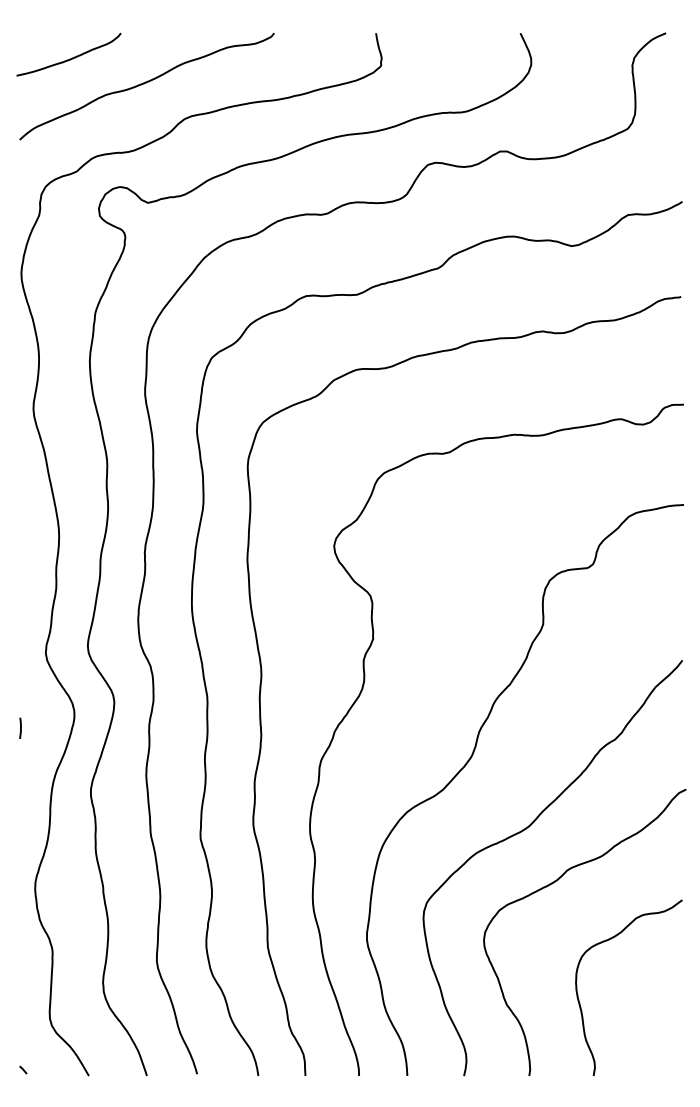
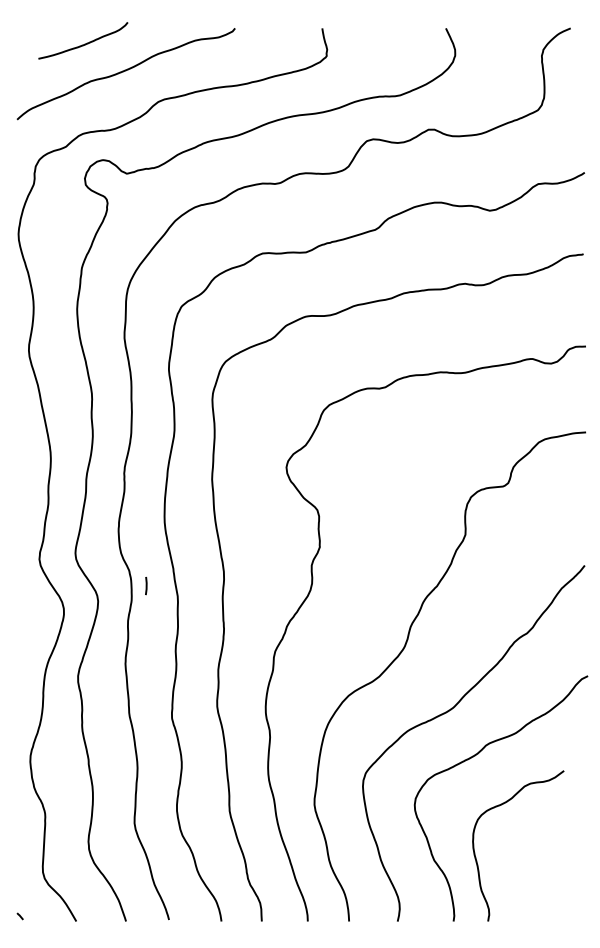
curve: (69, 58) -> (83, 44), moved
line: (20, 727) -> (146, 585), moved
curve: (579, 999) -> (476, 855), moved

